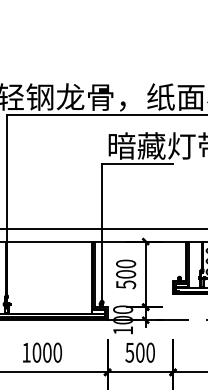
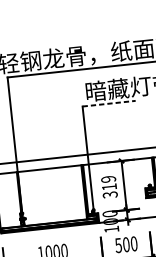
line: (137, 164) -> (109, 103), solid -> dashed
text: (126, 273) -> (109, 186), 500 -> 319

